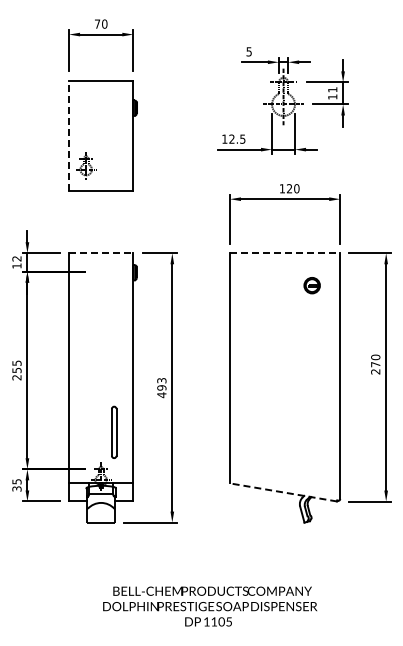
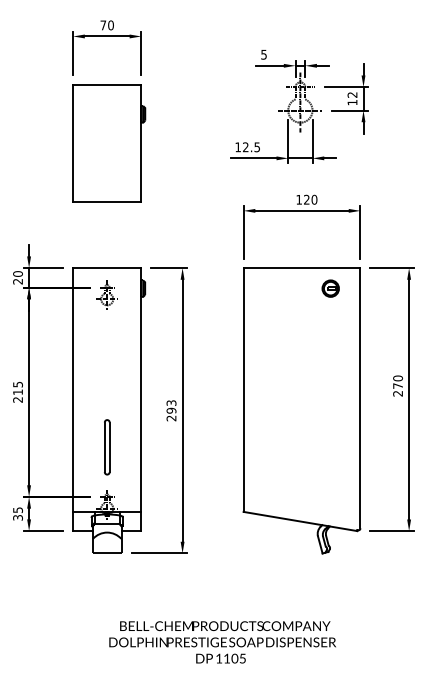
text: (332, 89) -> (352, 94), 11 -> 12
line: (69, 135) -> (73, 143), dashed -> solid
part: (86, 165) -> (107, 294), moved
line: (101, 253) -> (107, 268), dashed -> solid
line: (285, 253) -> (302, 268), dashed -> solid
text: (16, 262) -> (17, 277), 12 -> 20
part: (311, 285) -> (330, 288), moved
text: (16, 370) -> (17, 392), 255 -> 215
text: (161, 395) -> (171, 418), 493 -> 293
part: (114, 431) -> (107, 446), moved
line: (283, 492) -> (300, 521), dashed -> solid

